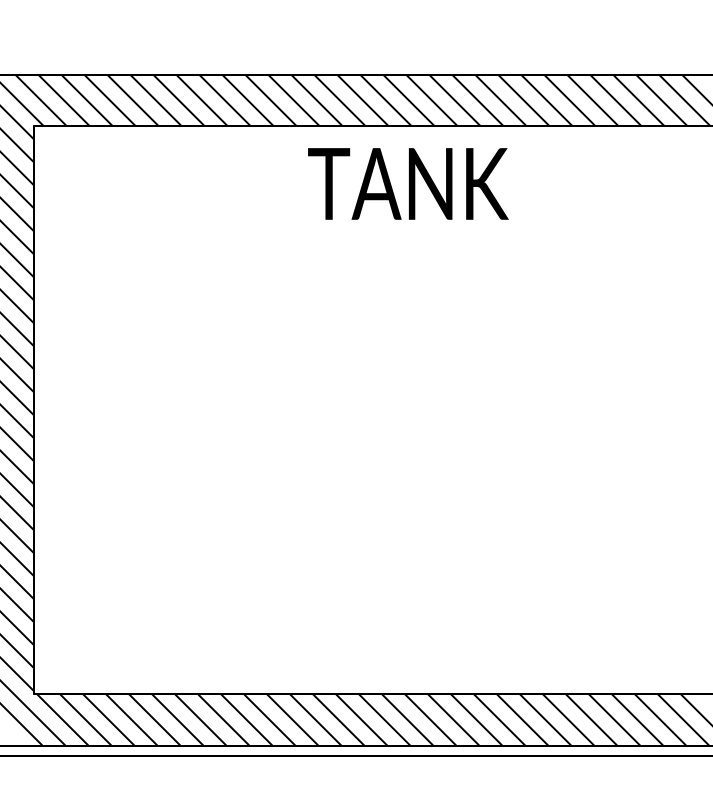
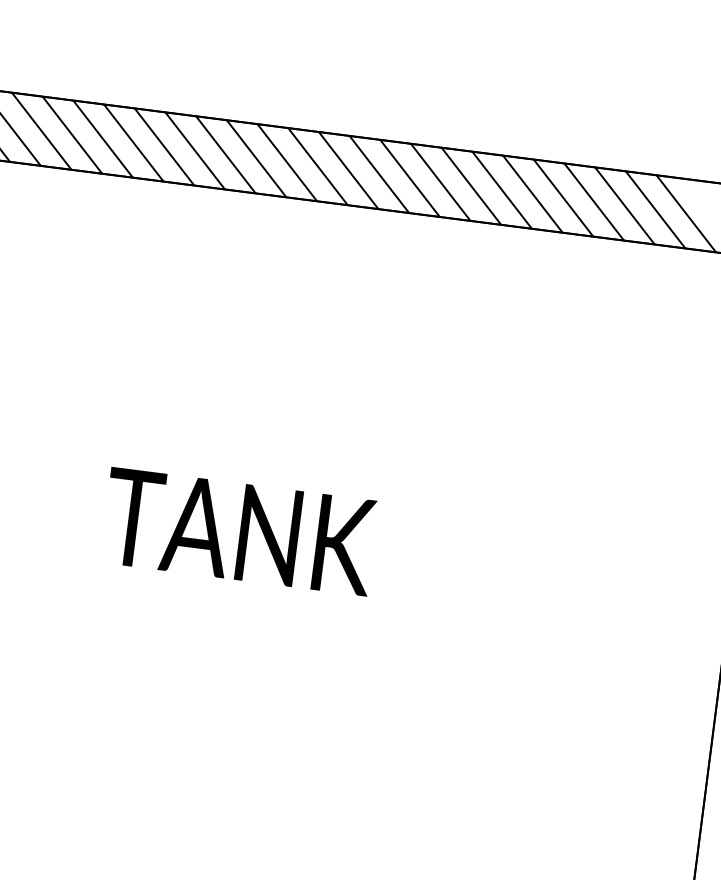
text: (408, 183) -> (239, 531), moved

